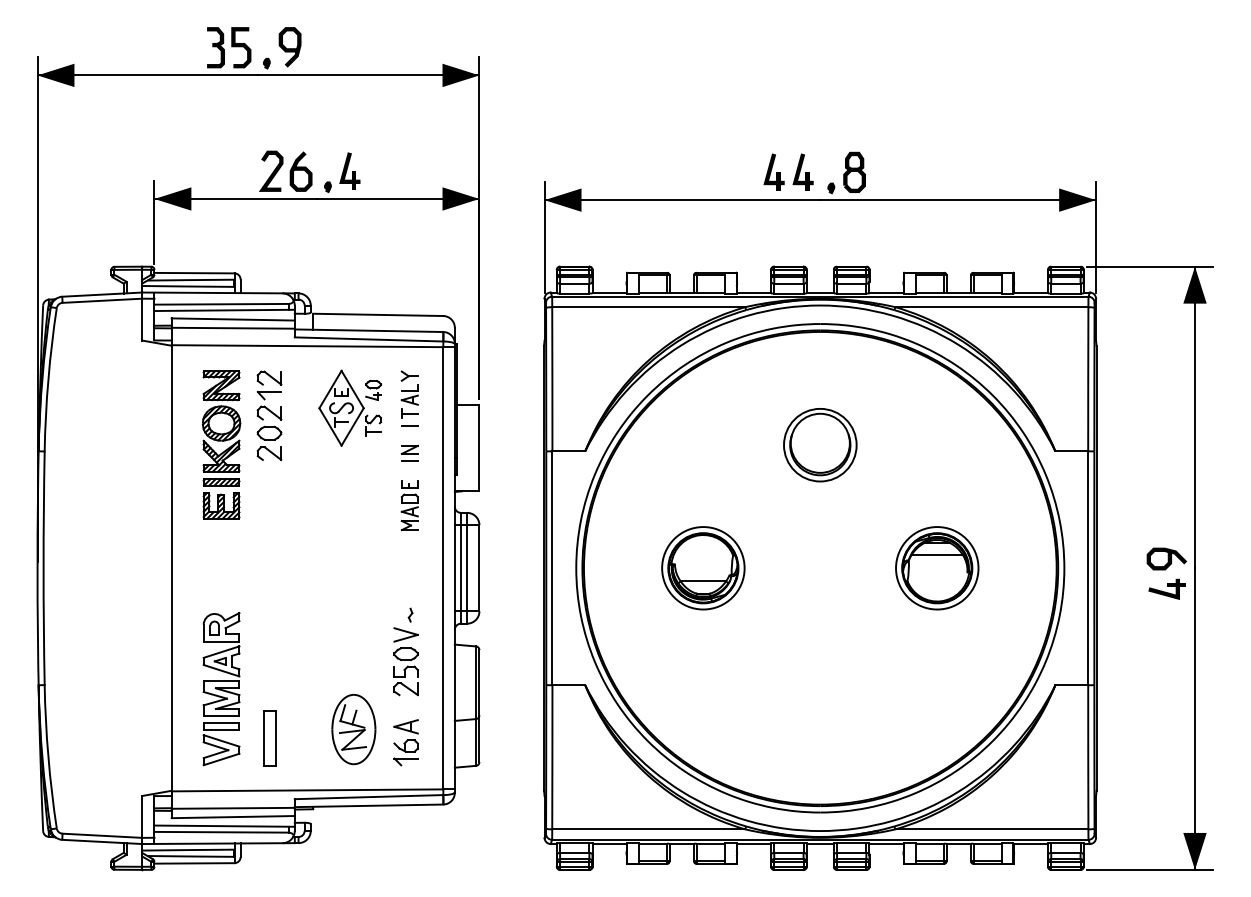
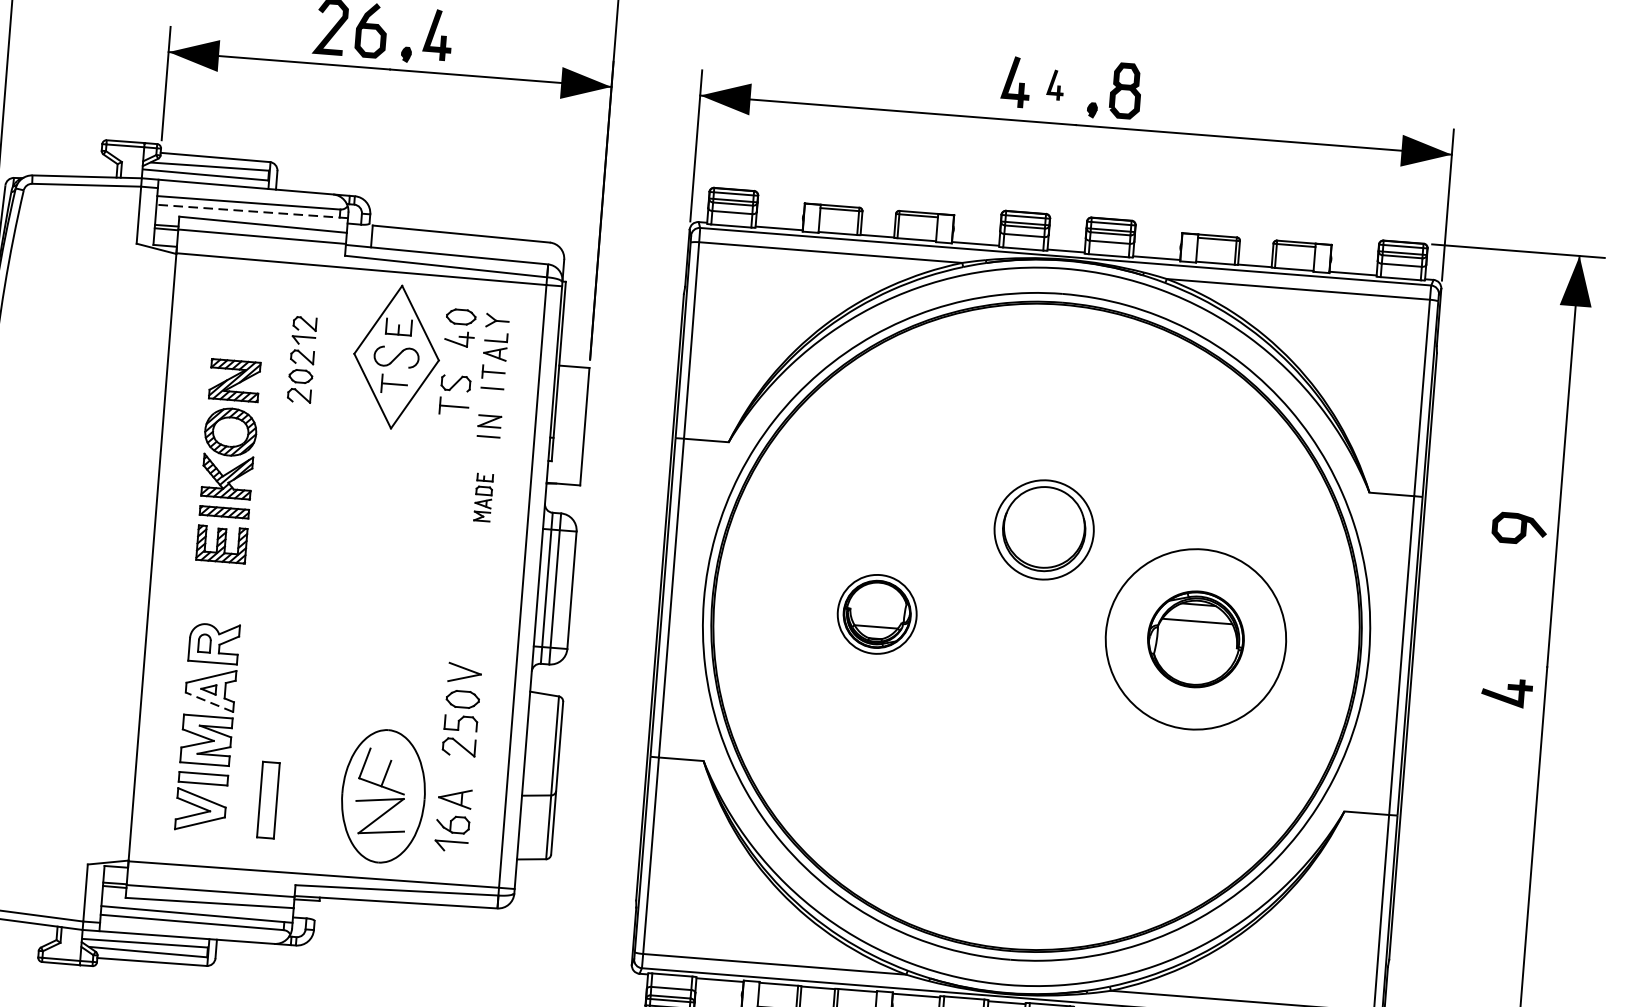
part: (802, 171) -> (1054, 84), size x0.6
line: (224, 310) -> (252, 211), solid -> dashed
part: (349, 407) -> (412, 357), size x1.4
part: (269, 415) -> (302, 359), size x0.7
part: (221, 444) -> (228, 460), moved
part: (820, 445) -> (1044, 530), moved
part: (409, 505) -> (483, 497), size x0.7
curve: (1167, 558) -> (1520, 528), moved
part: (703, 568) -> (877, 614), size x0.7
circle: (937, 568) -> (1196, 639), size x1.6
part: (410, 614) -> (473, 645), removed
line: (221, 670) -> (209, 701), solid -> dashed
part: (353, 729) -> (383, 796), size x1.4

